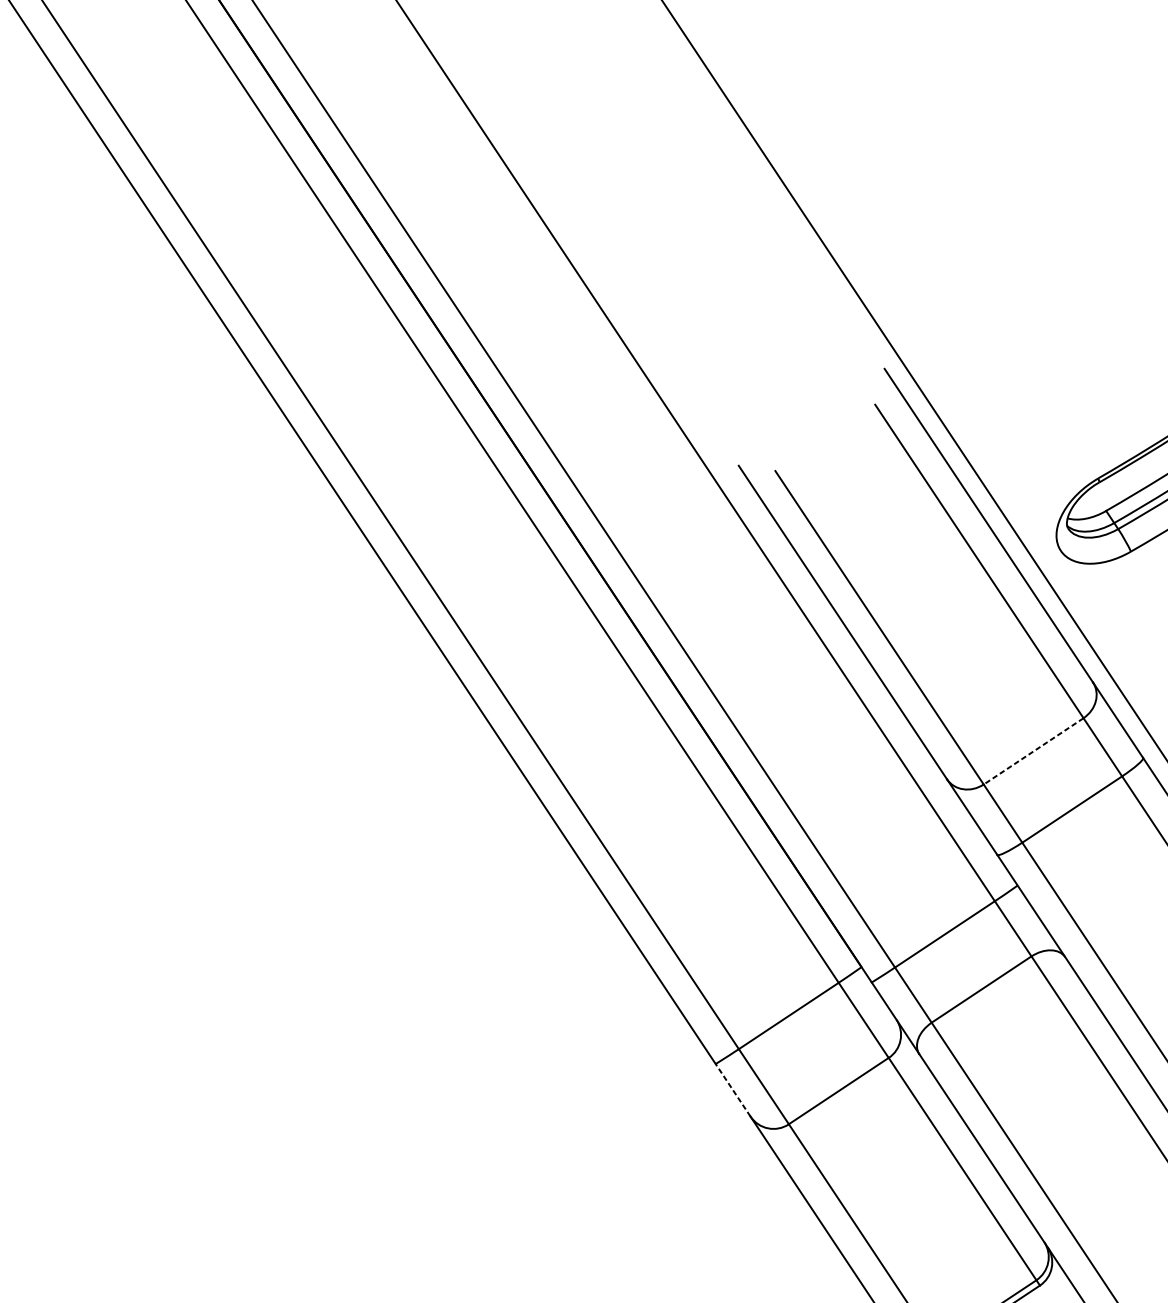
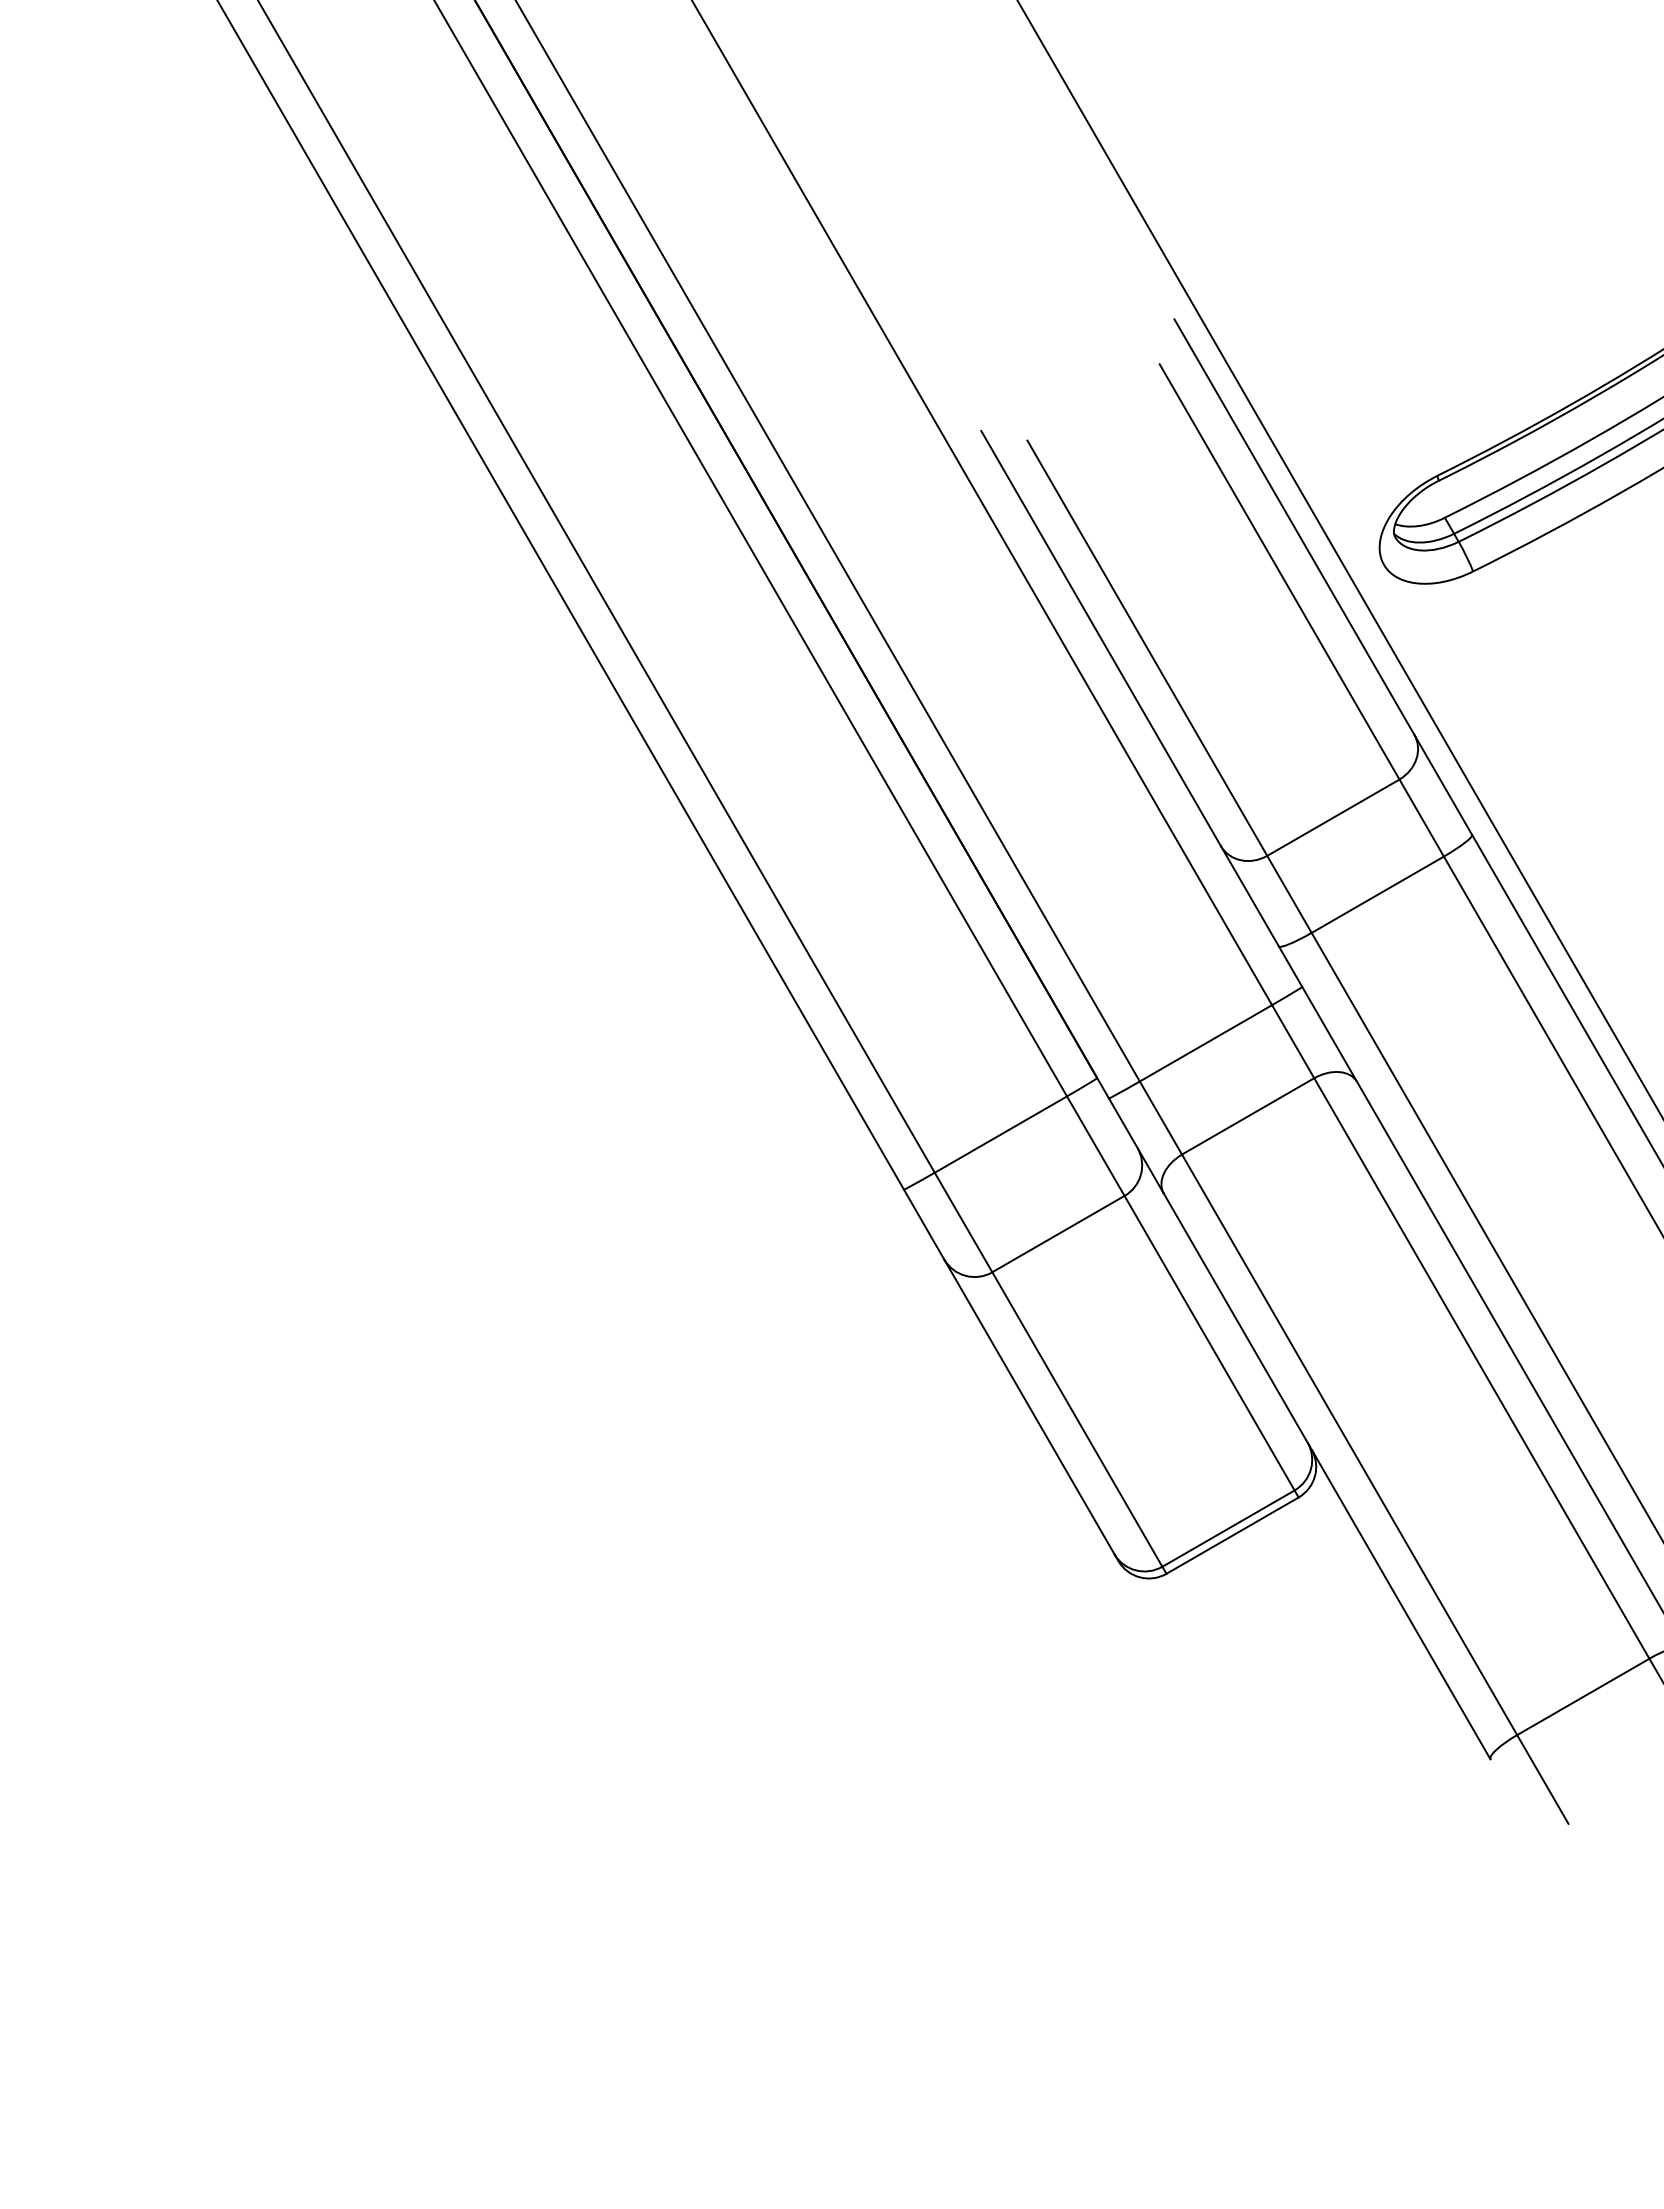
line: (1032, 751) -> (1332, 817), dashed -> solid
line: (732, 1090) -> (923, 1224), dashed -> solid

